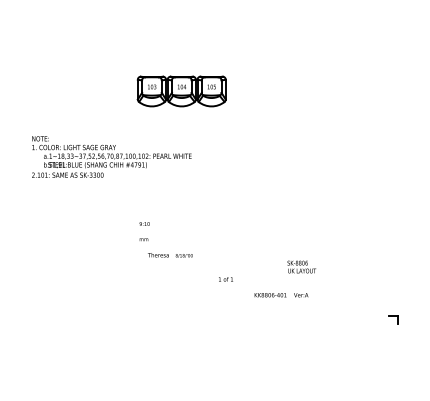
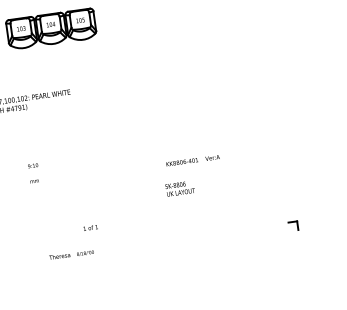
text: (170, 255) -> (71, 254), moved
text: (301, 266) -> (179, 188), moved
text: (225, 279) -> (90, 228), moved
text: (281, 295) -> (193, 160), moved

